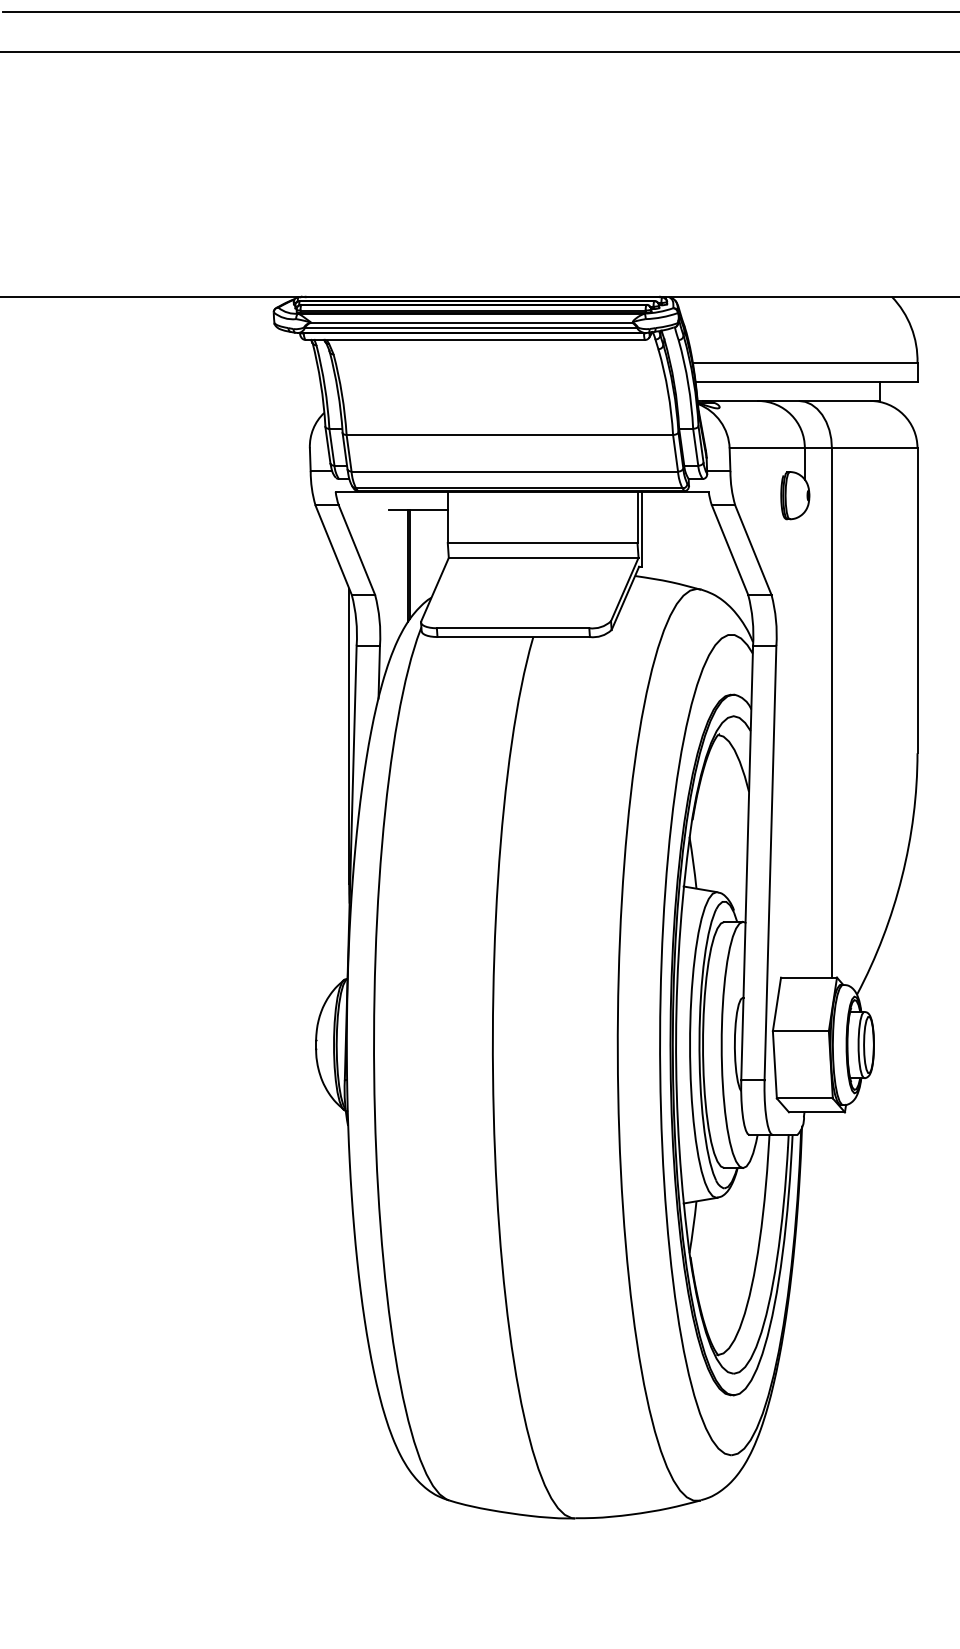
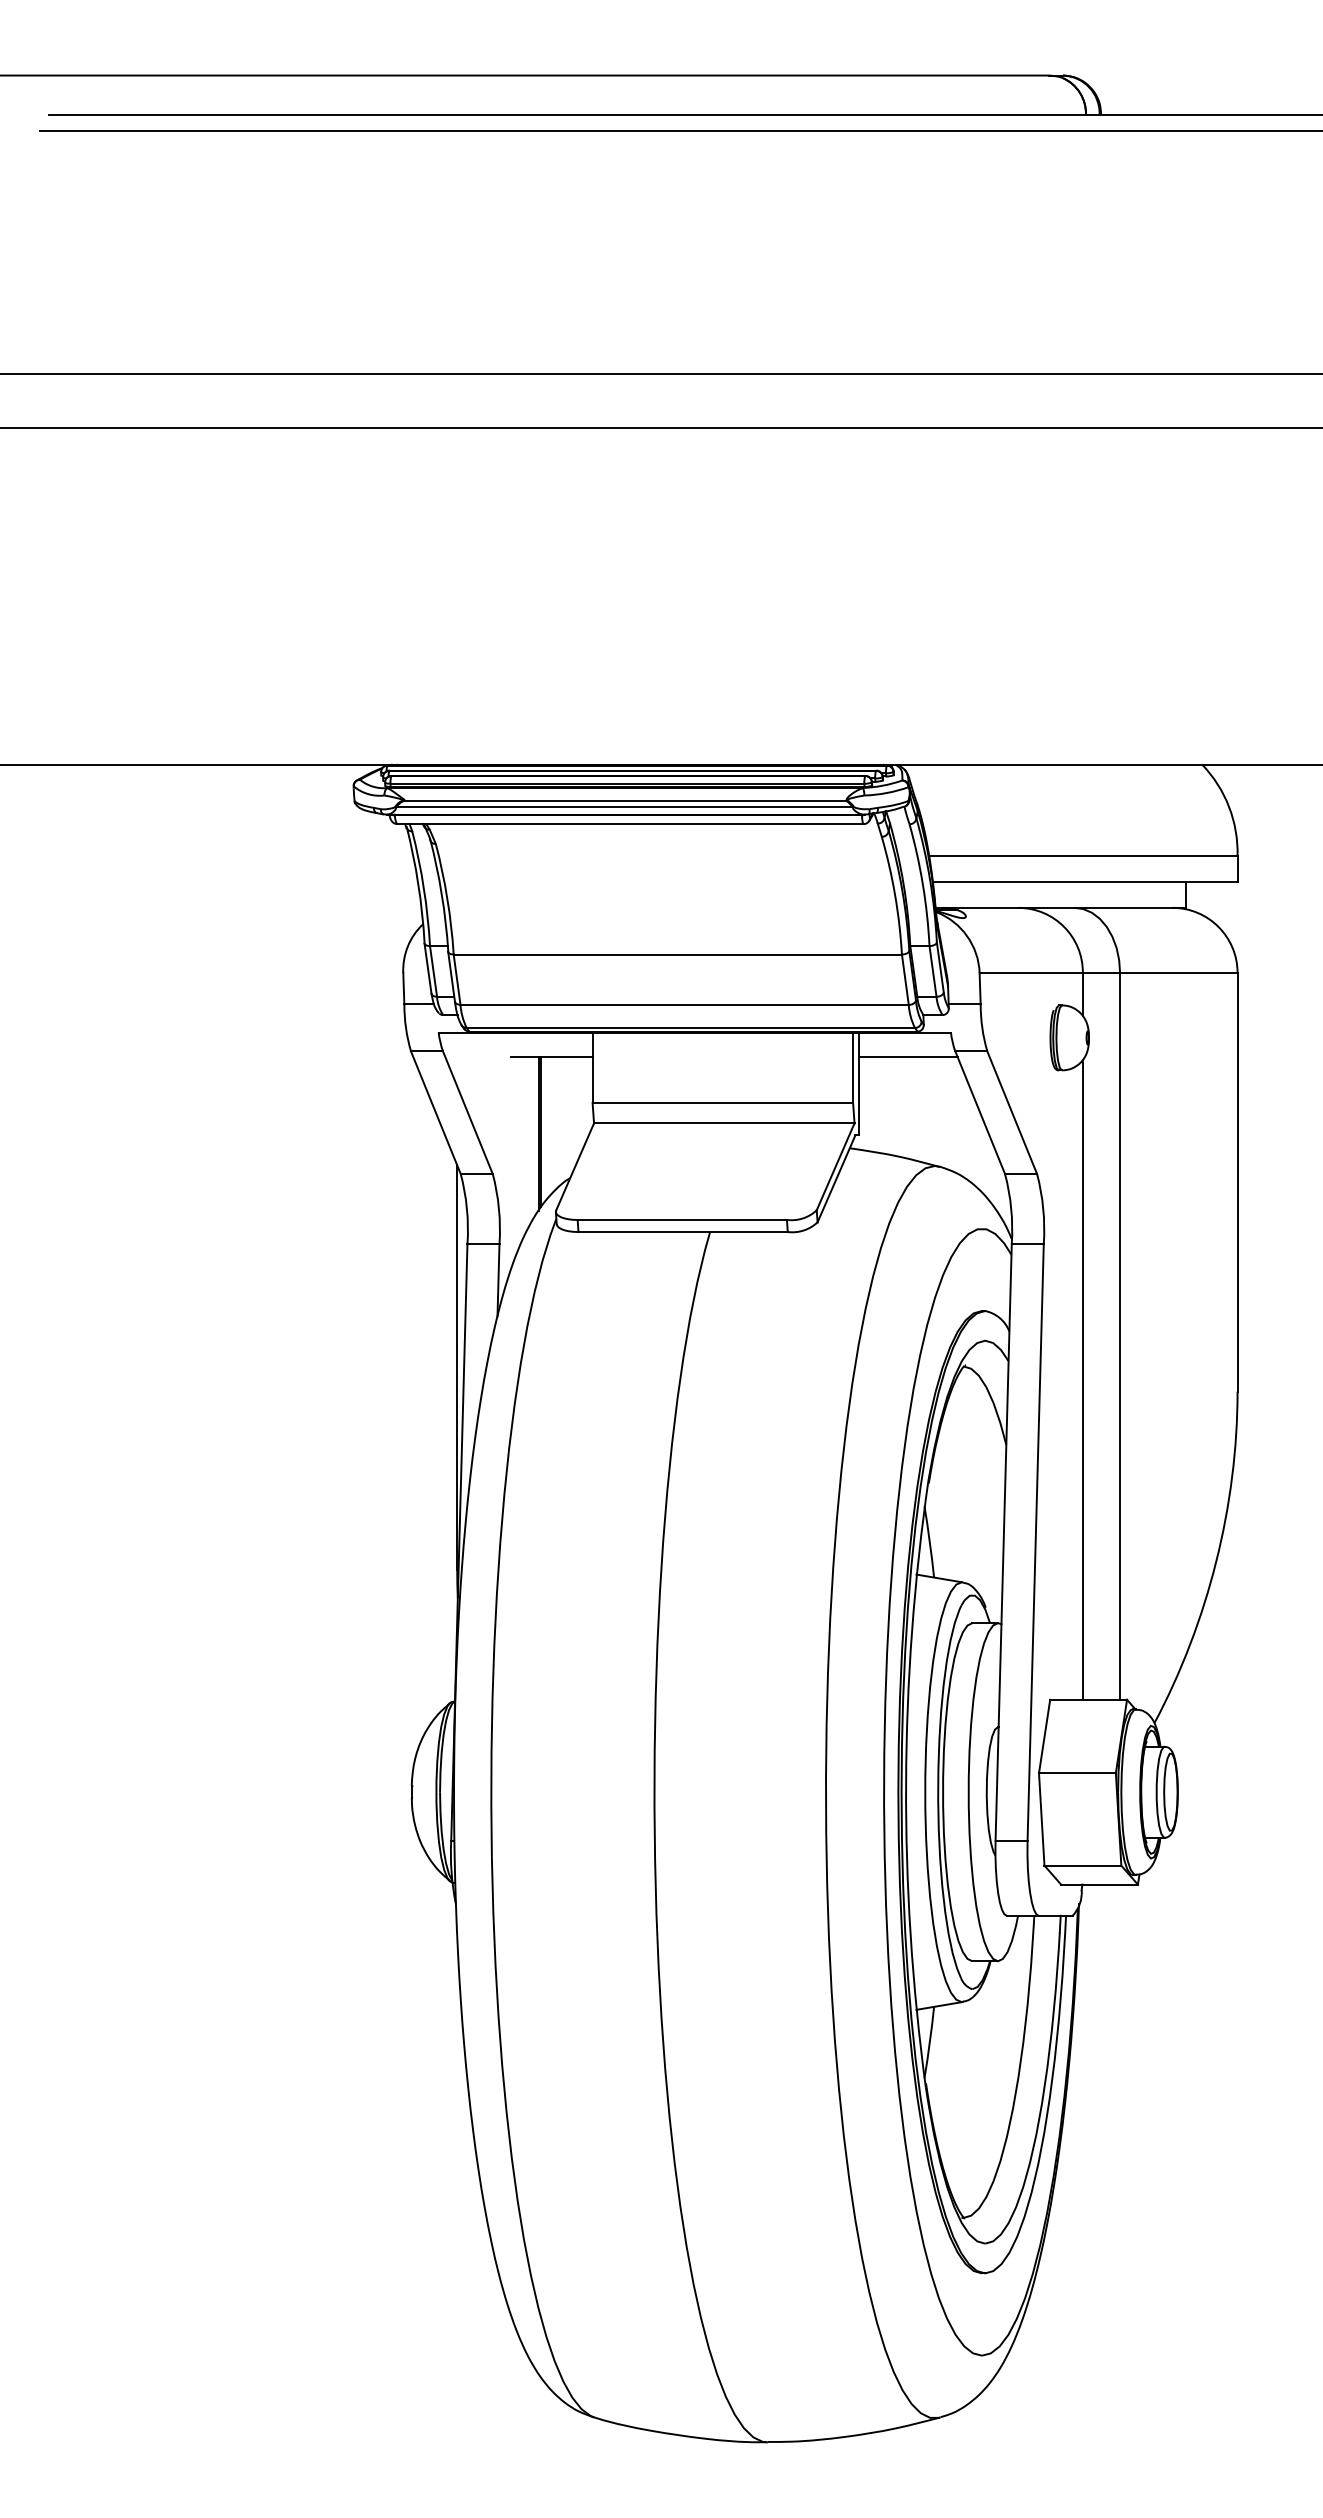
line: (677, 509) -> (907, 1057), added
line: (804, 744) -> (1082, 1379), added

